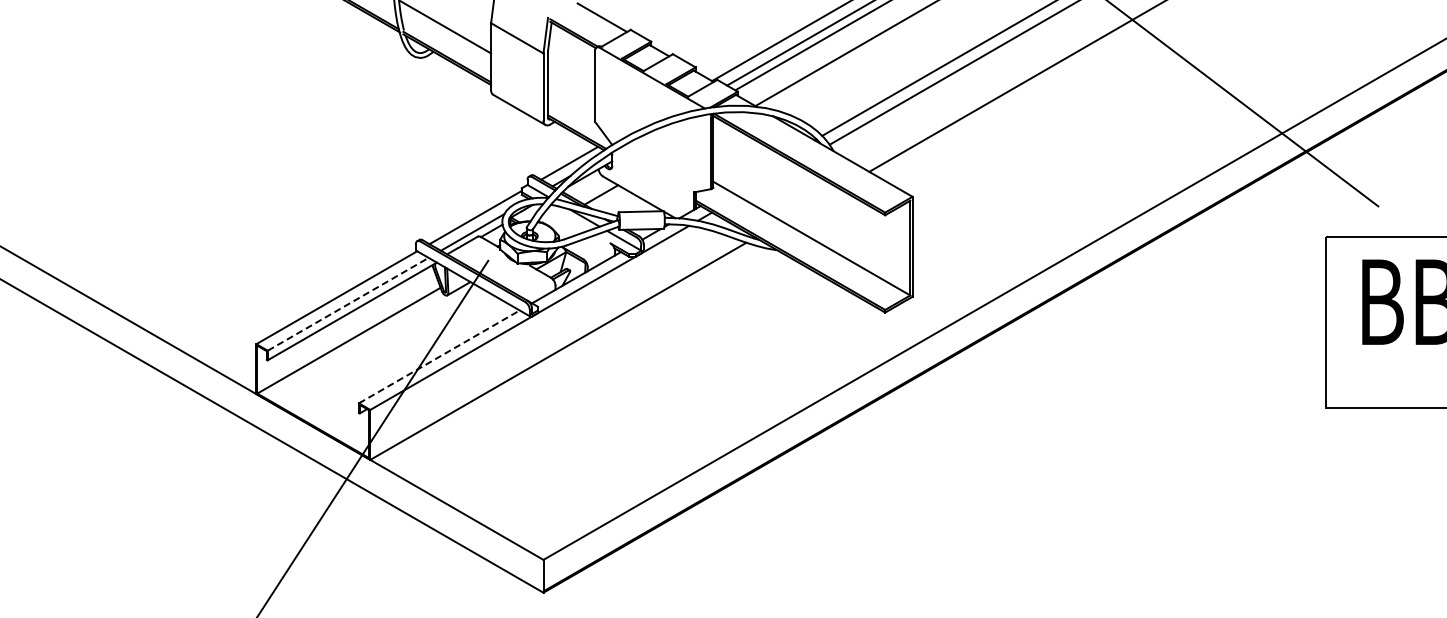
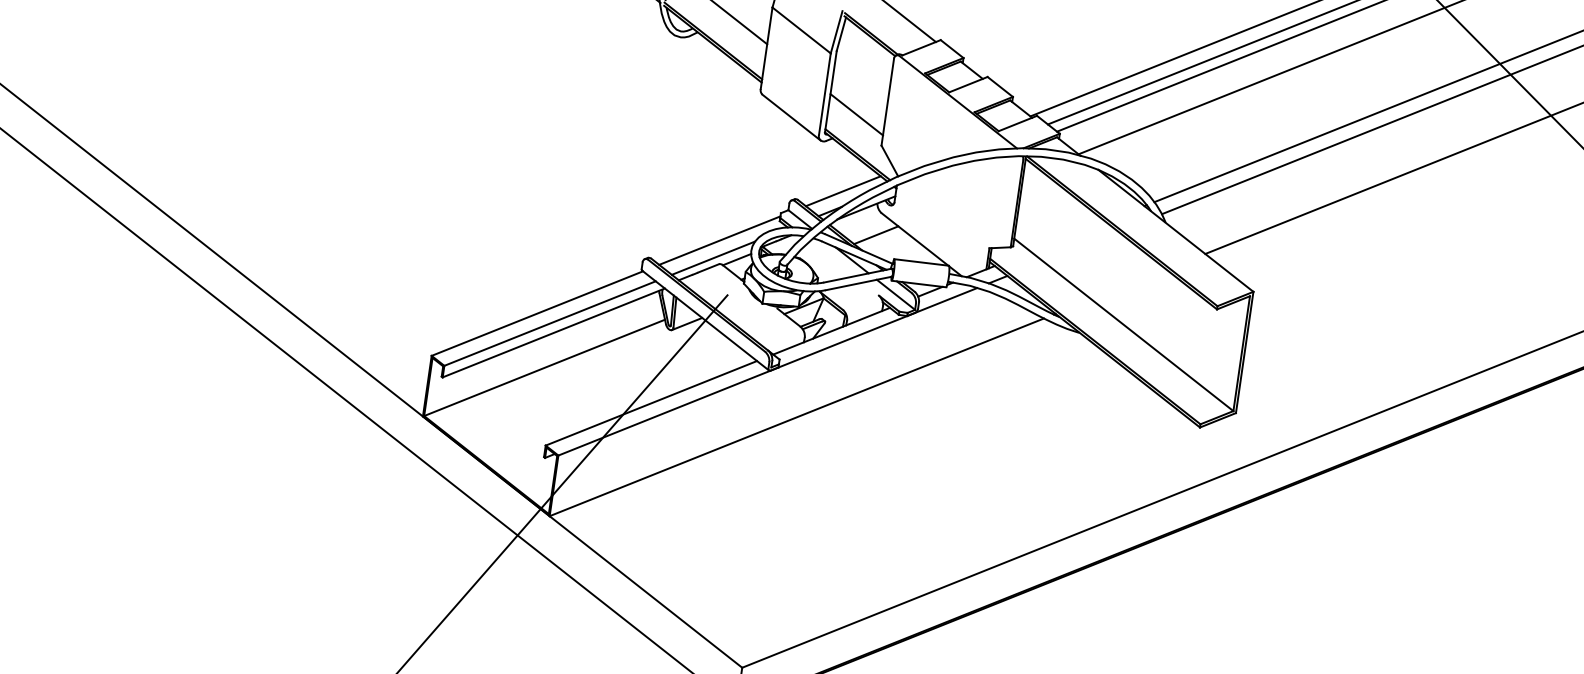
line: (571, 99) -> (856, 114), added
line: (348, 304) -> (550, 323), dashed -> solid
line: (439, 356) -> (651, 402), dashed -> solid

